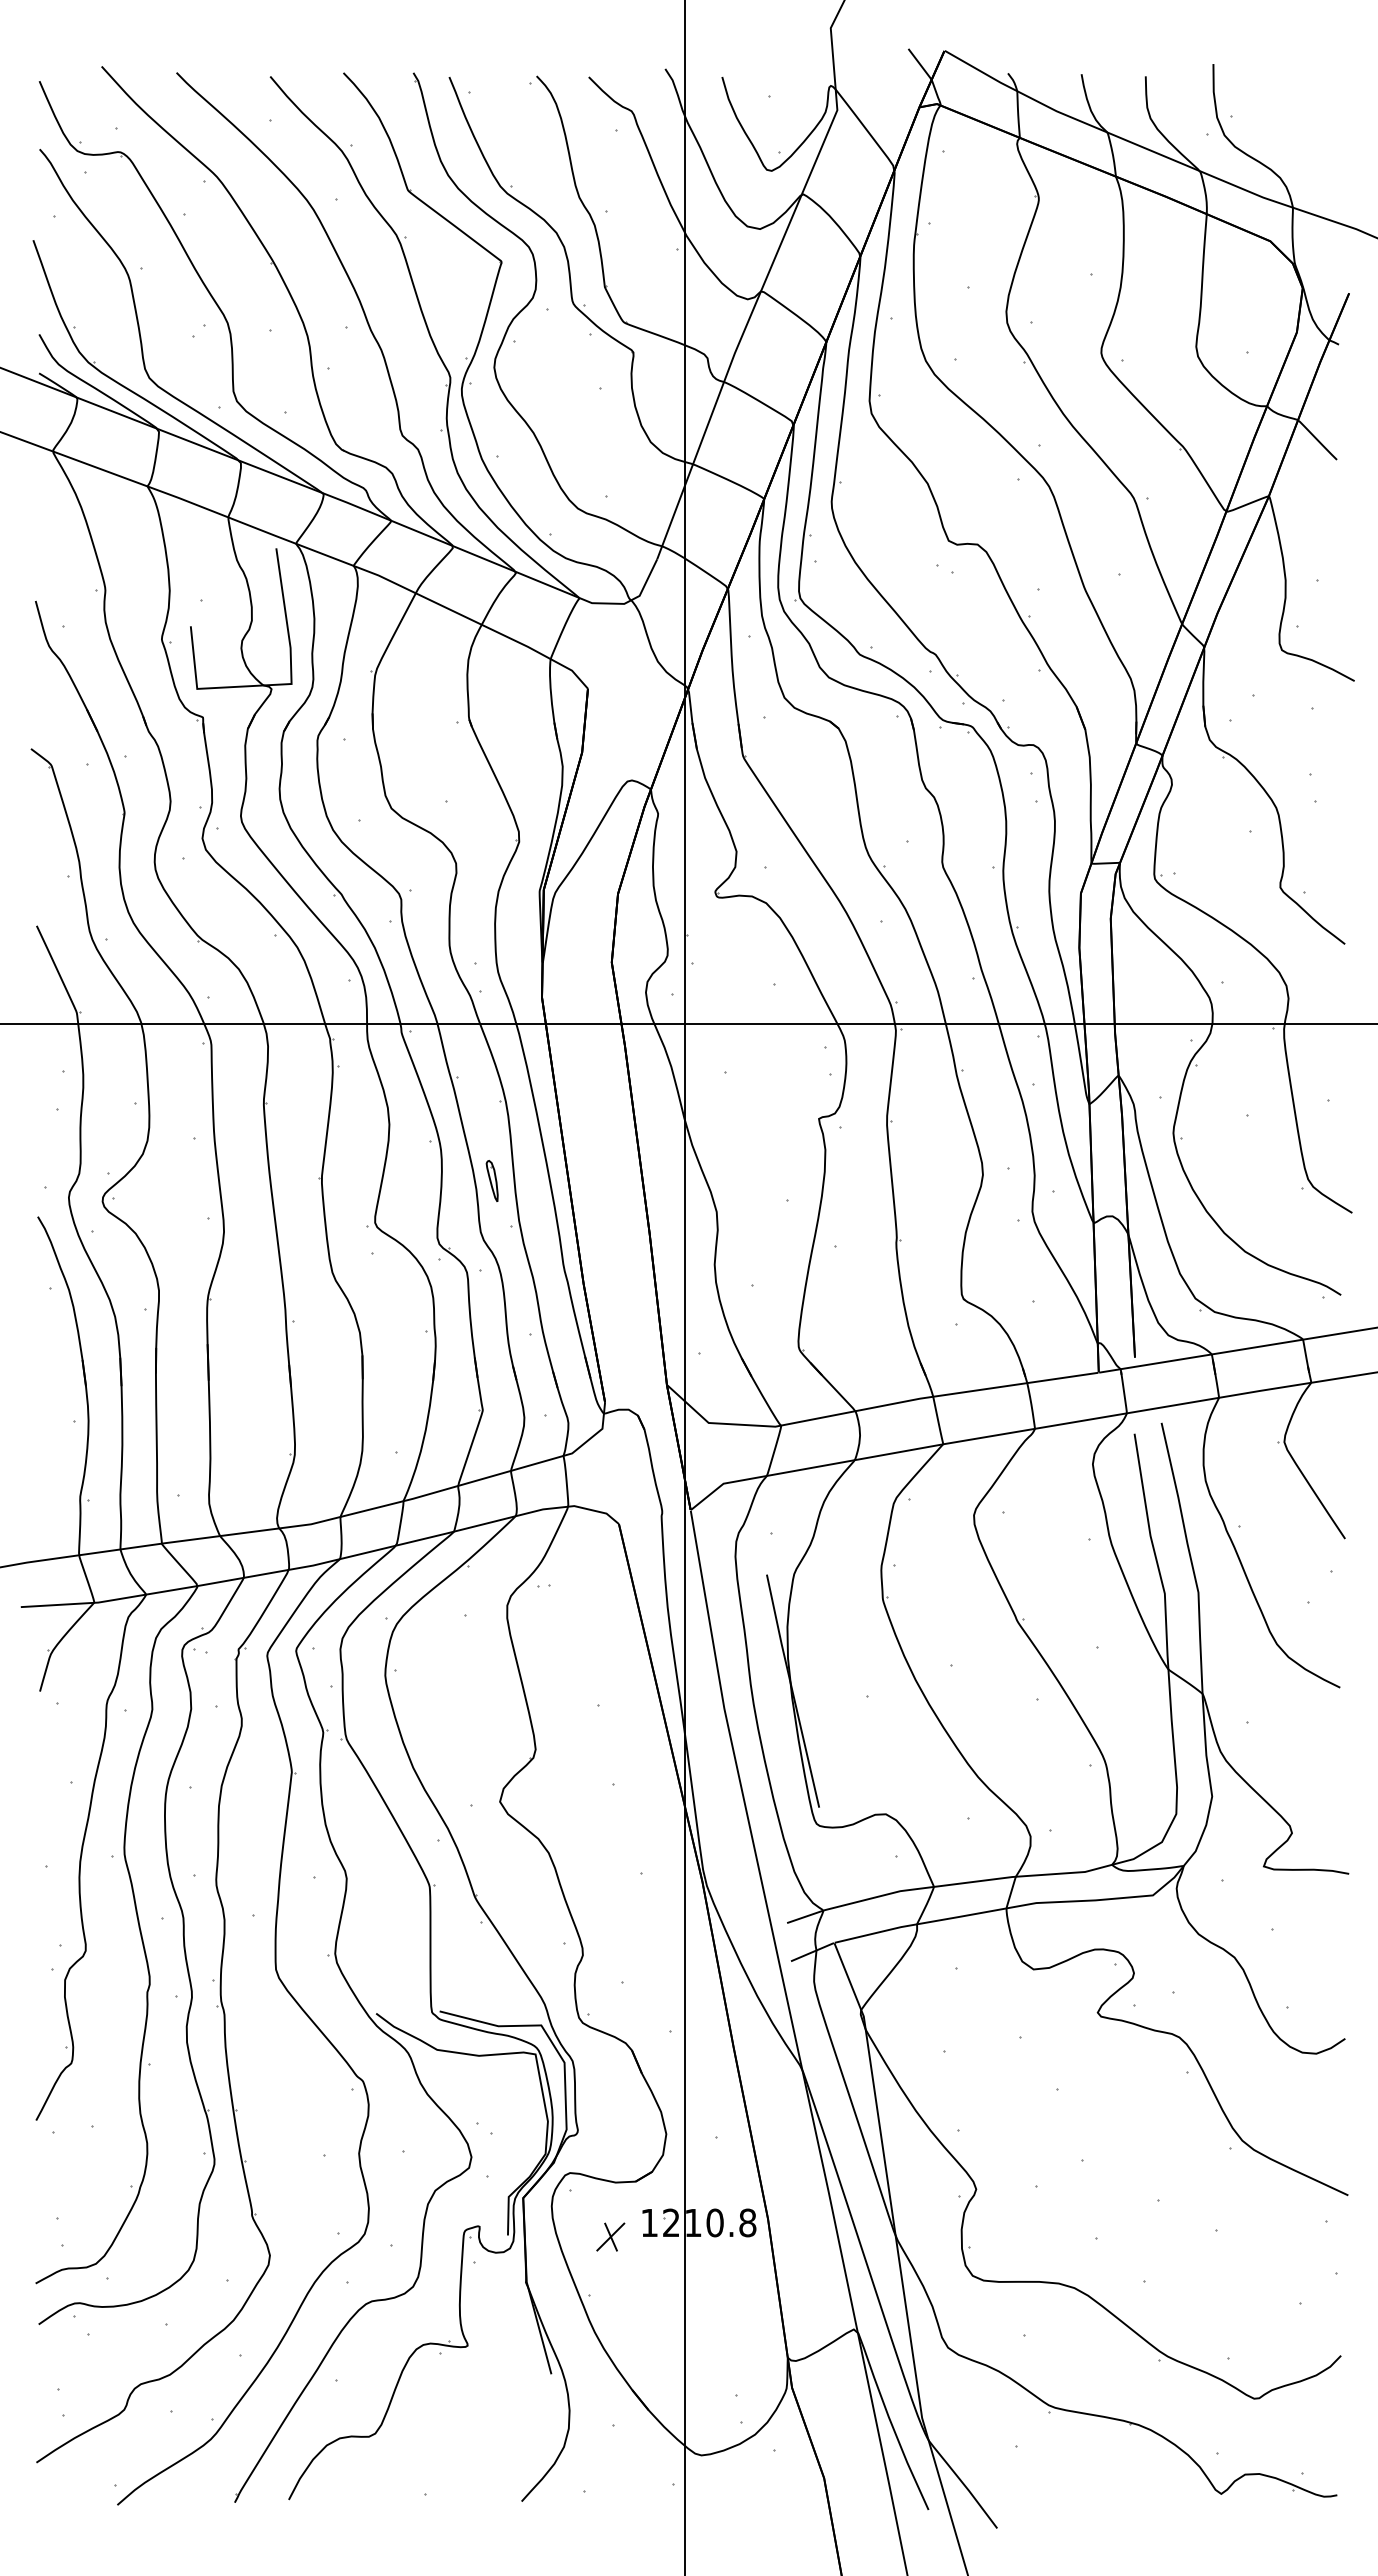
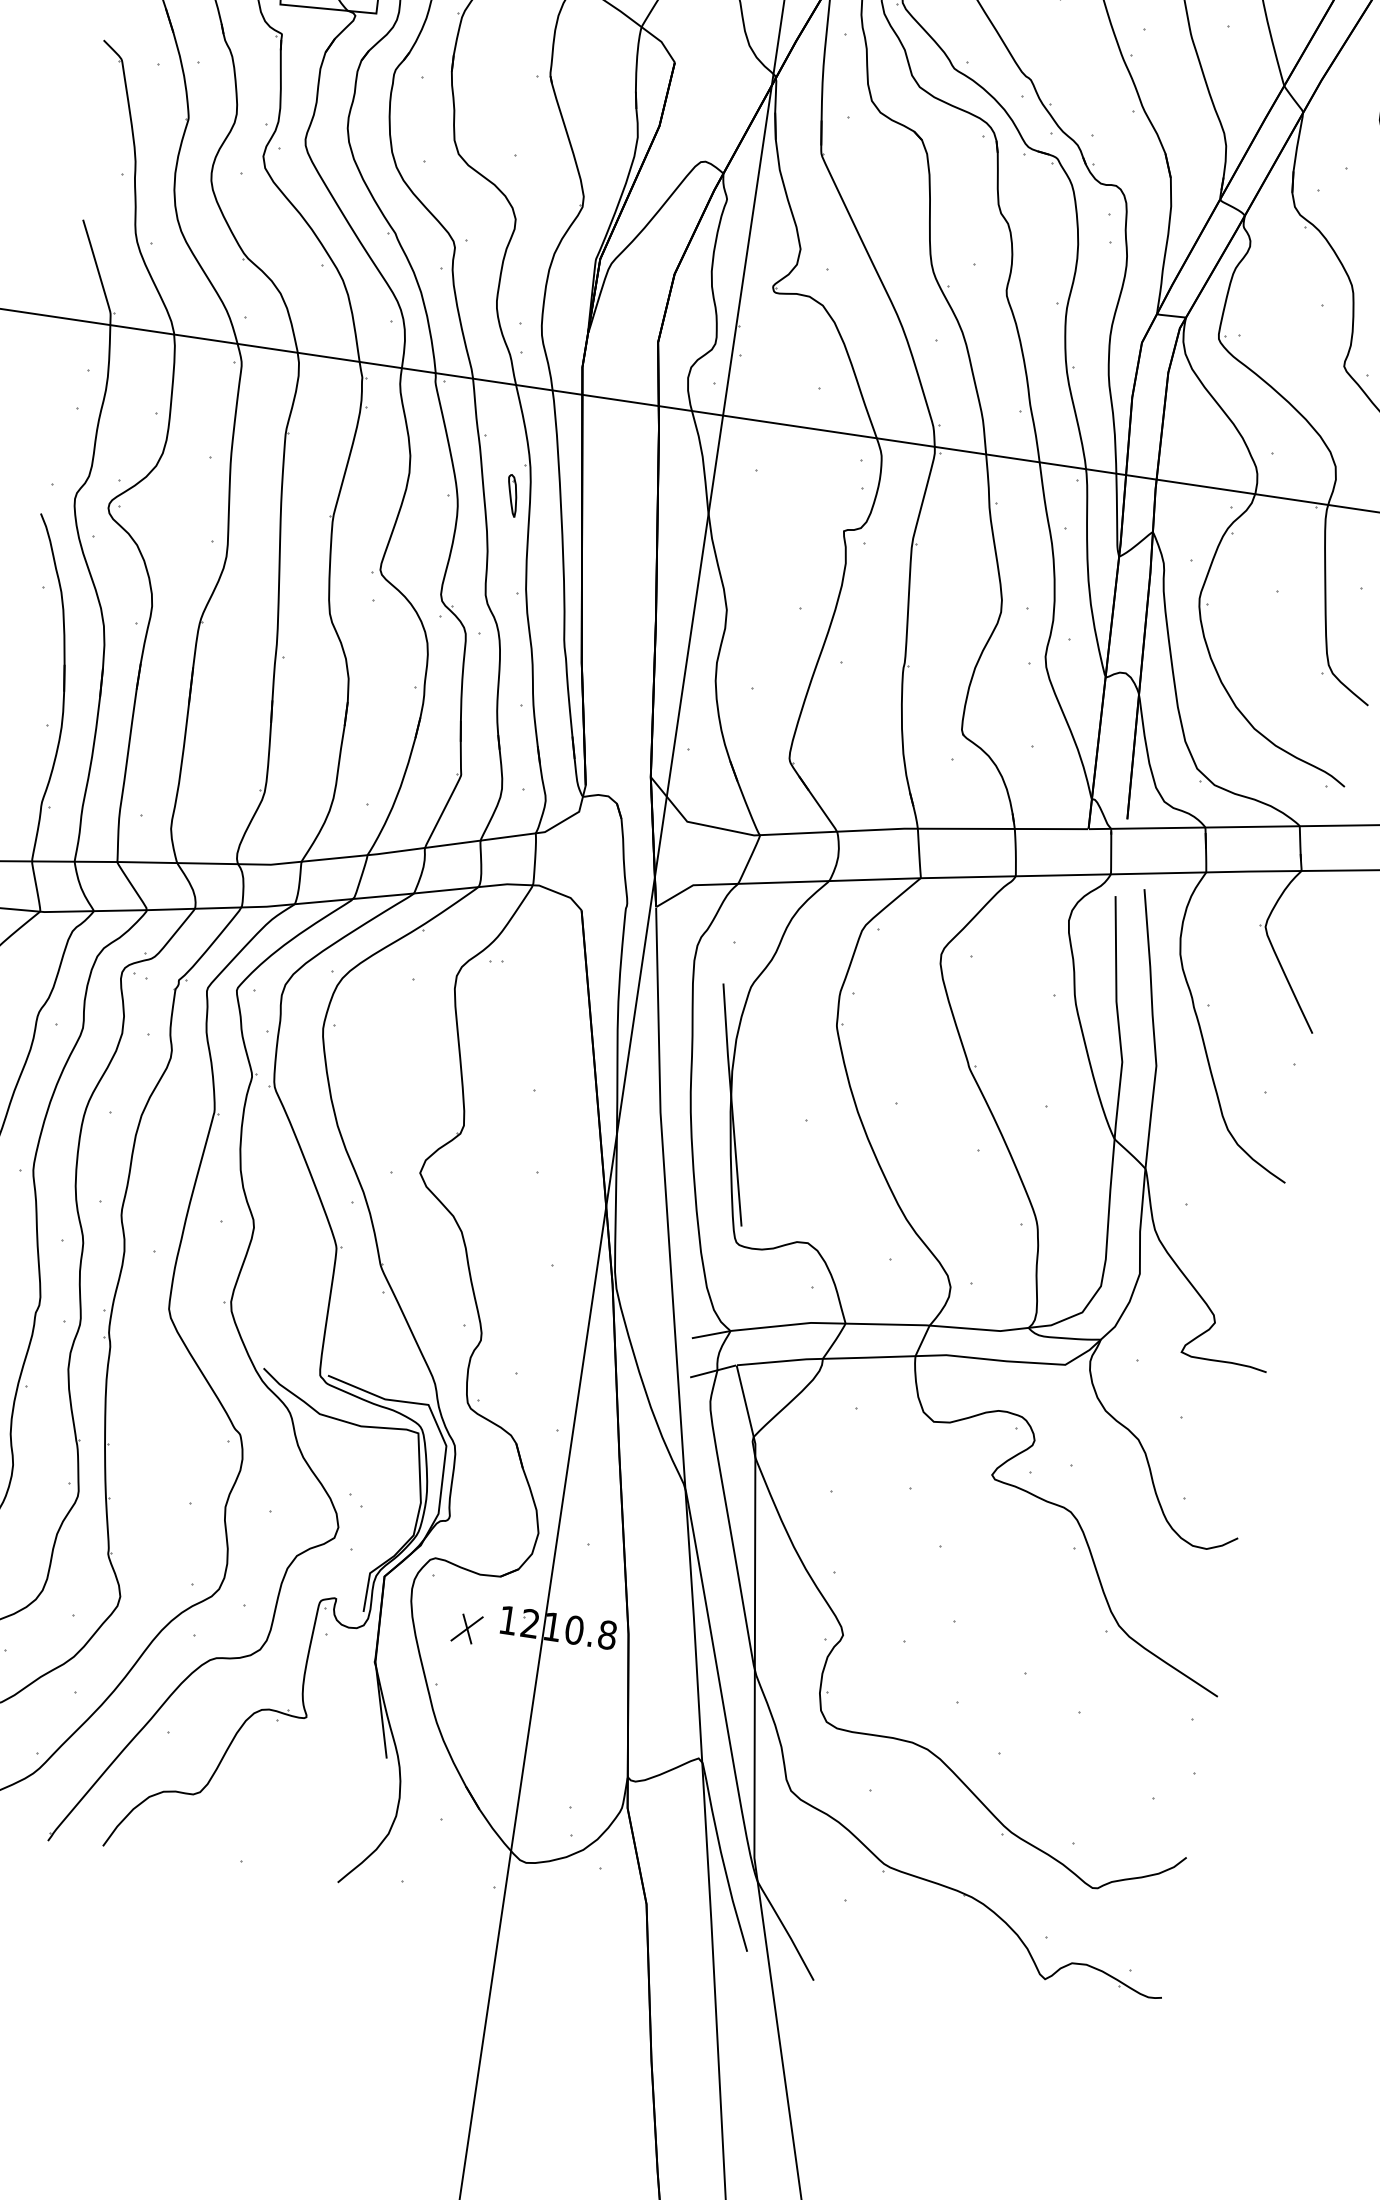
part: (491, 1180) -> (511, 495), moved

